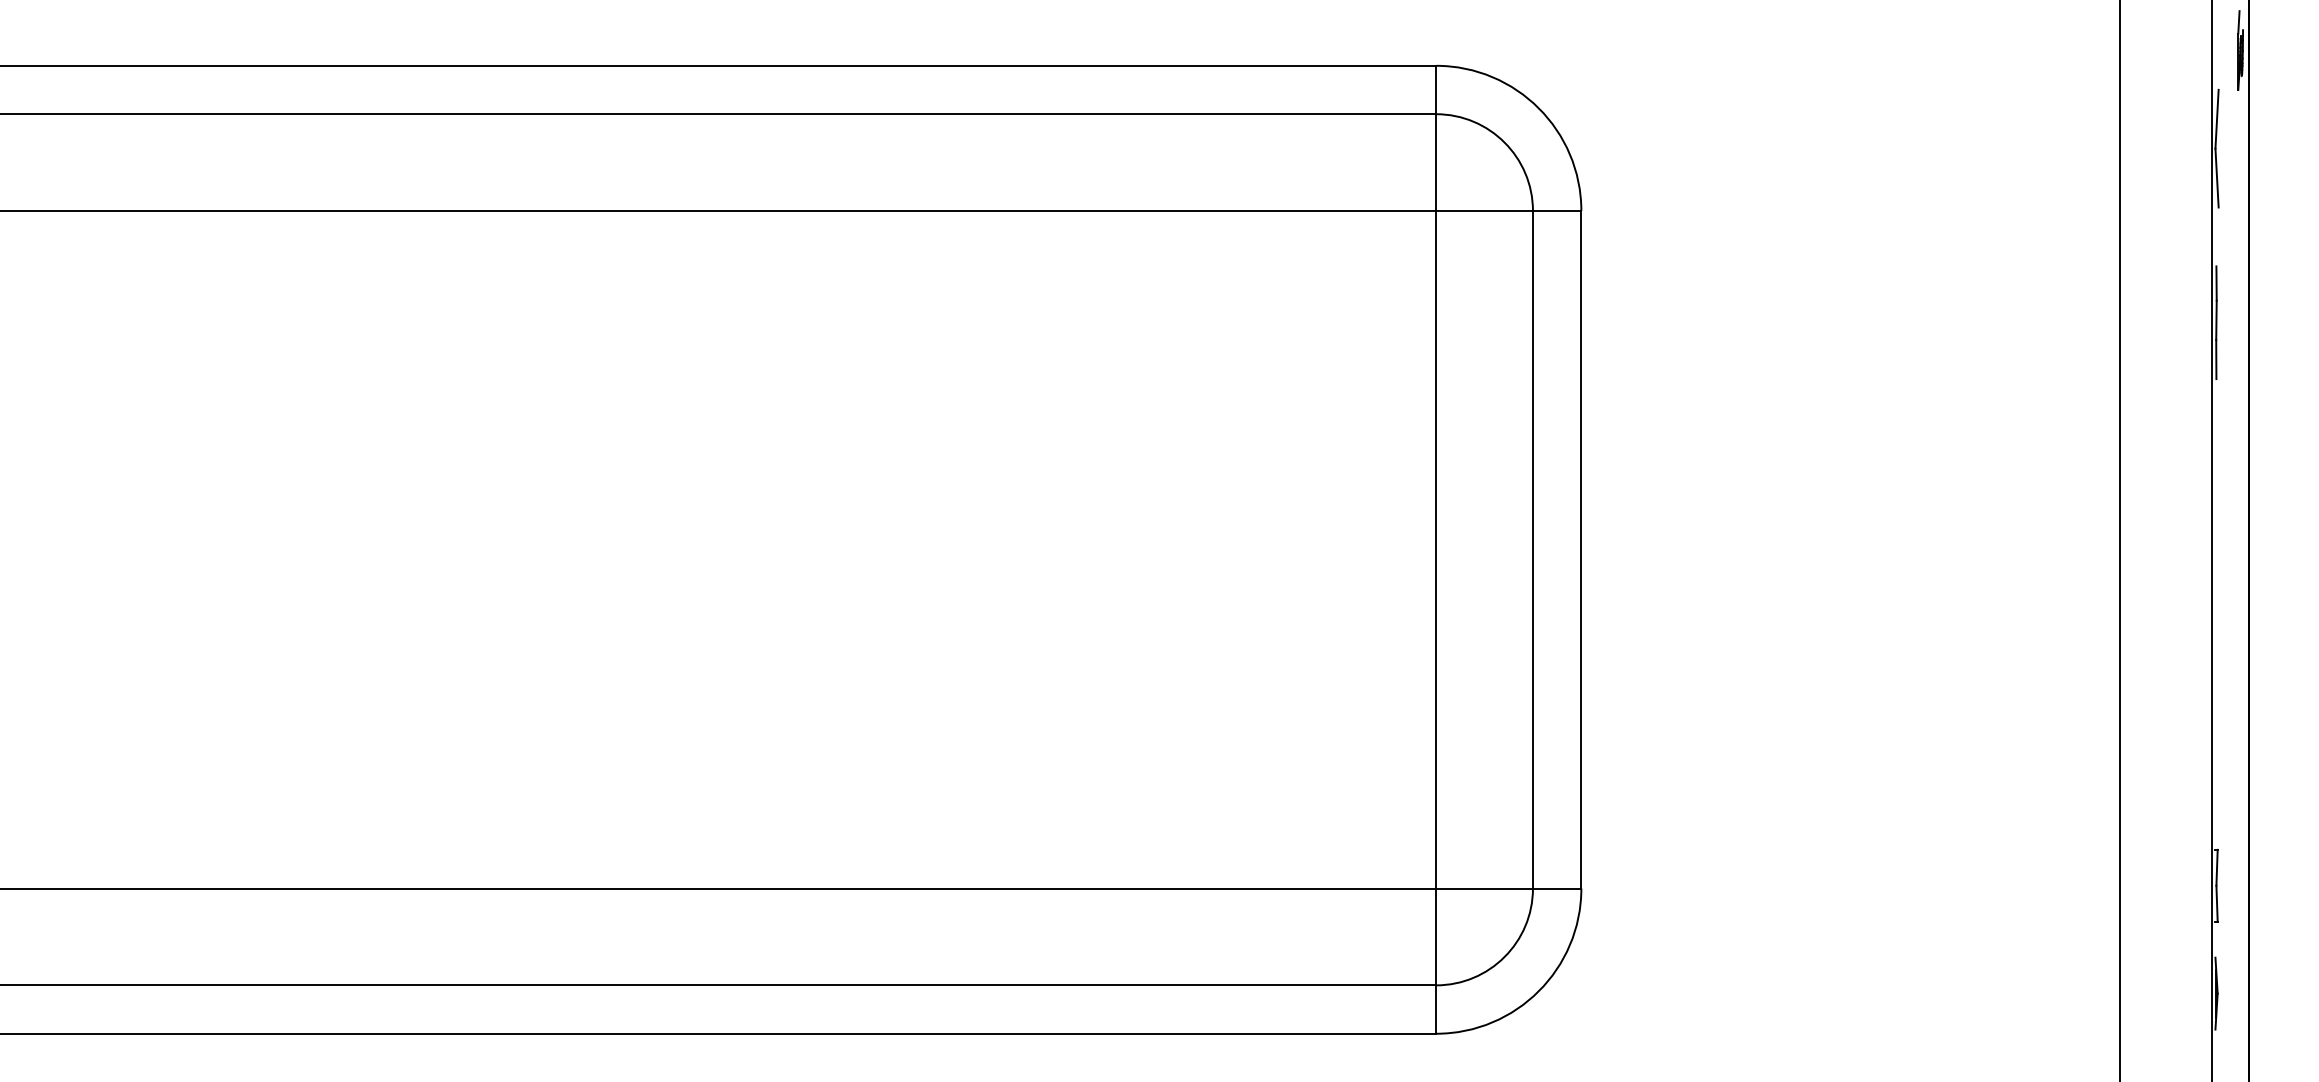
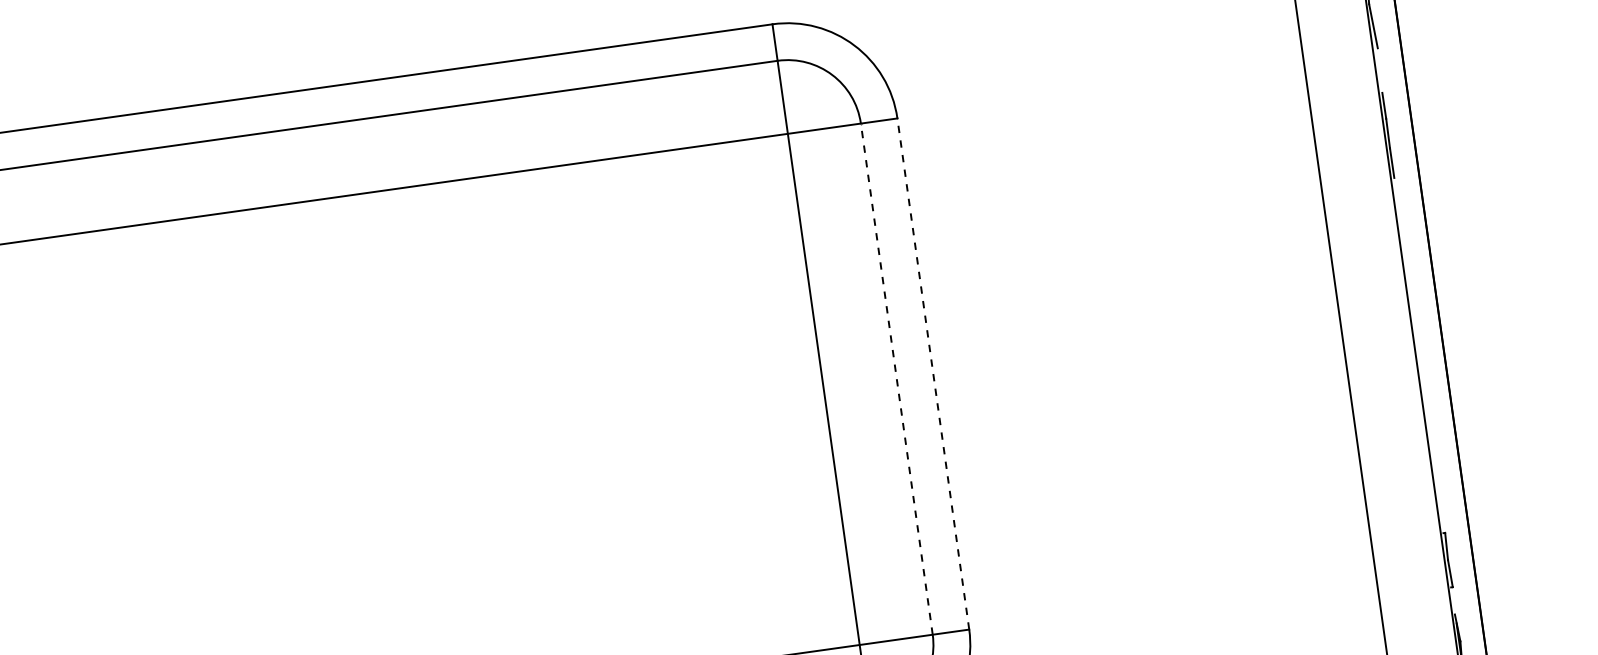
line: (1532, 549) -> (896, 378), solid -> dashed
line: (1581, 549) -> (933, 373), solid -> dashed

